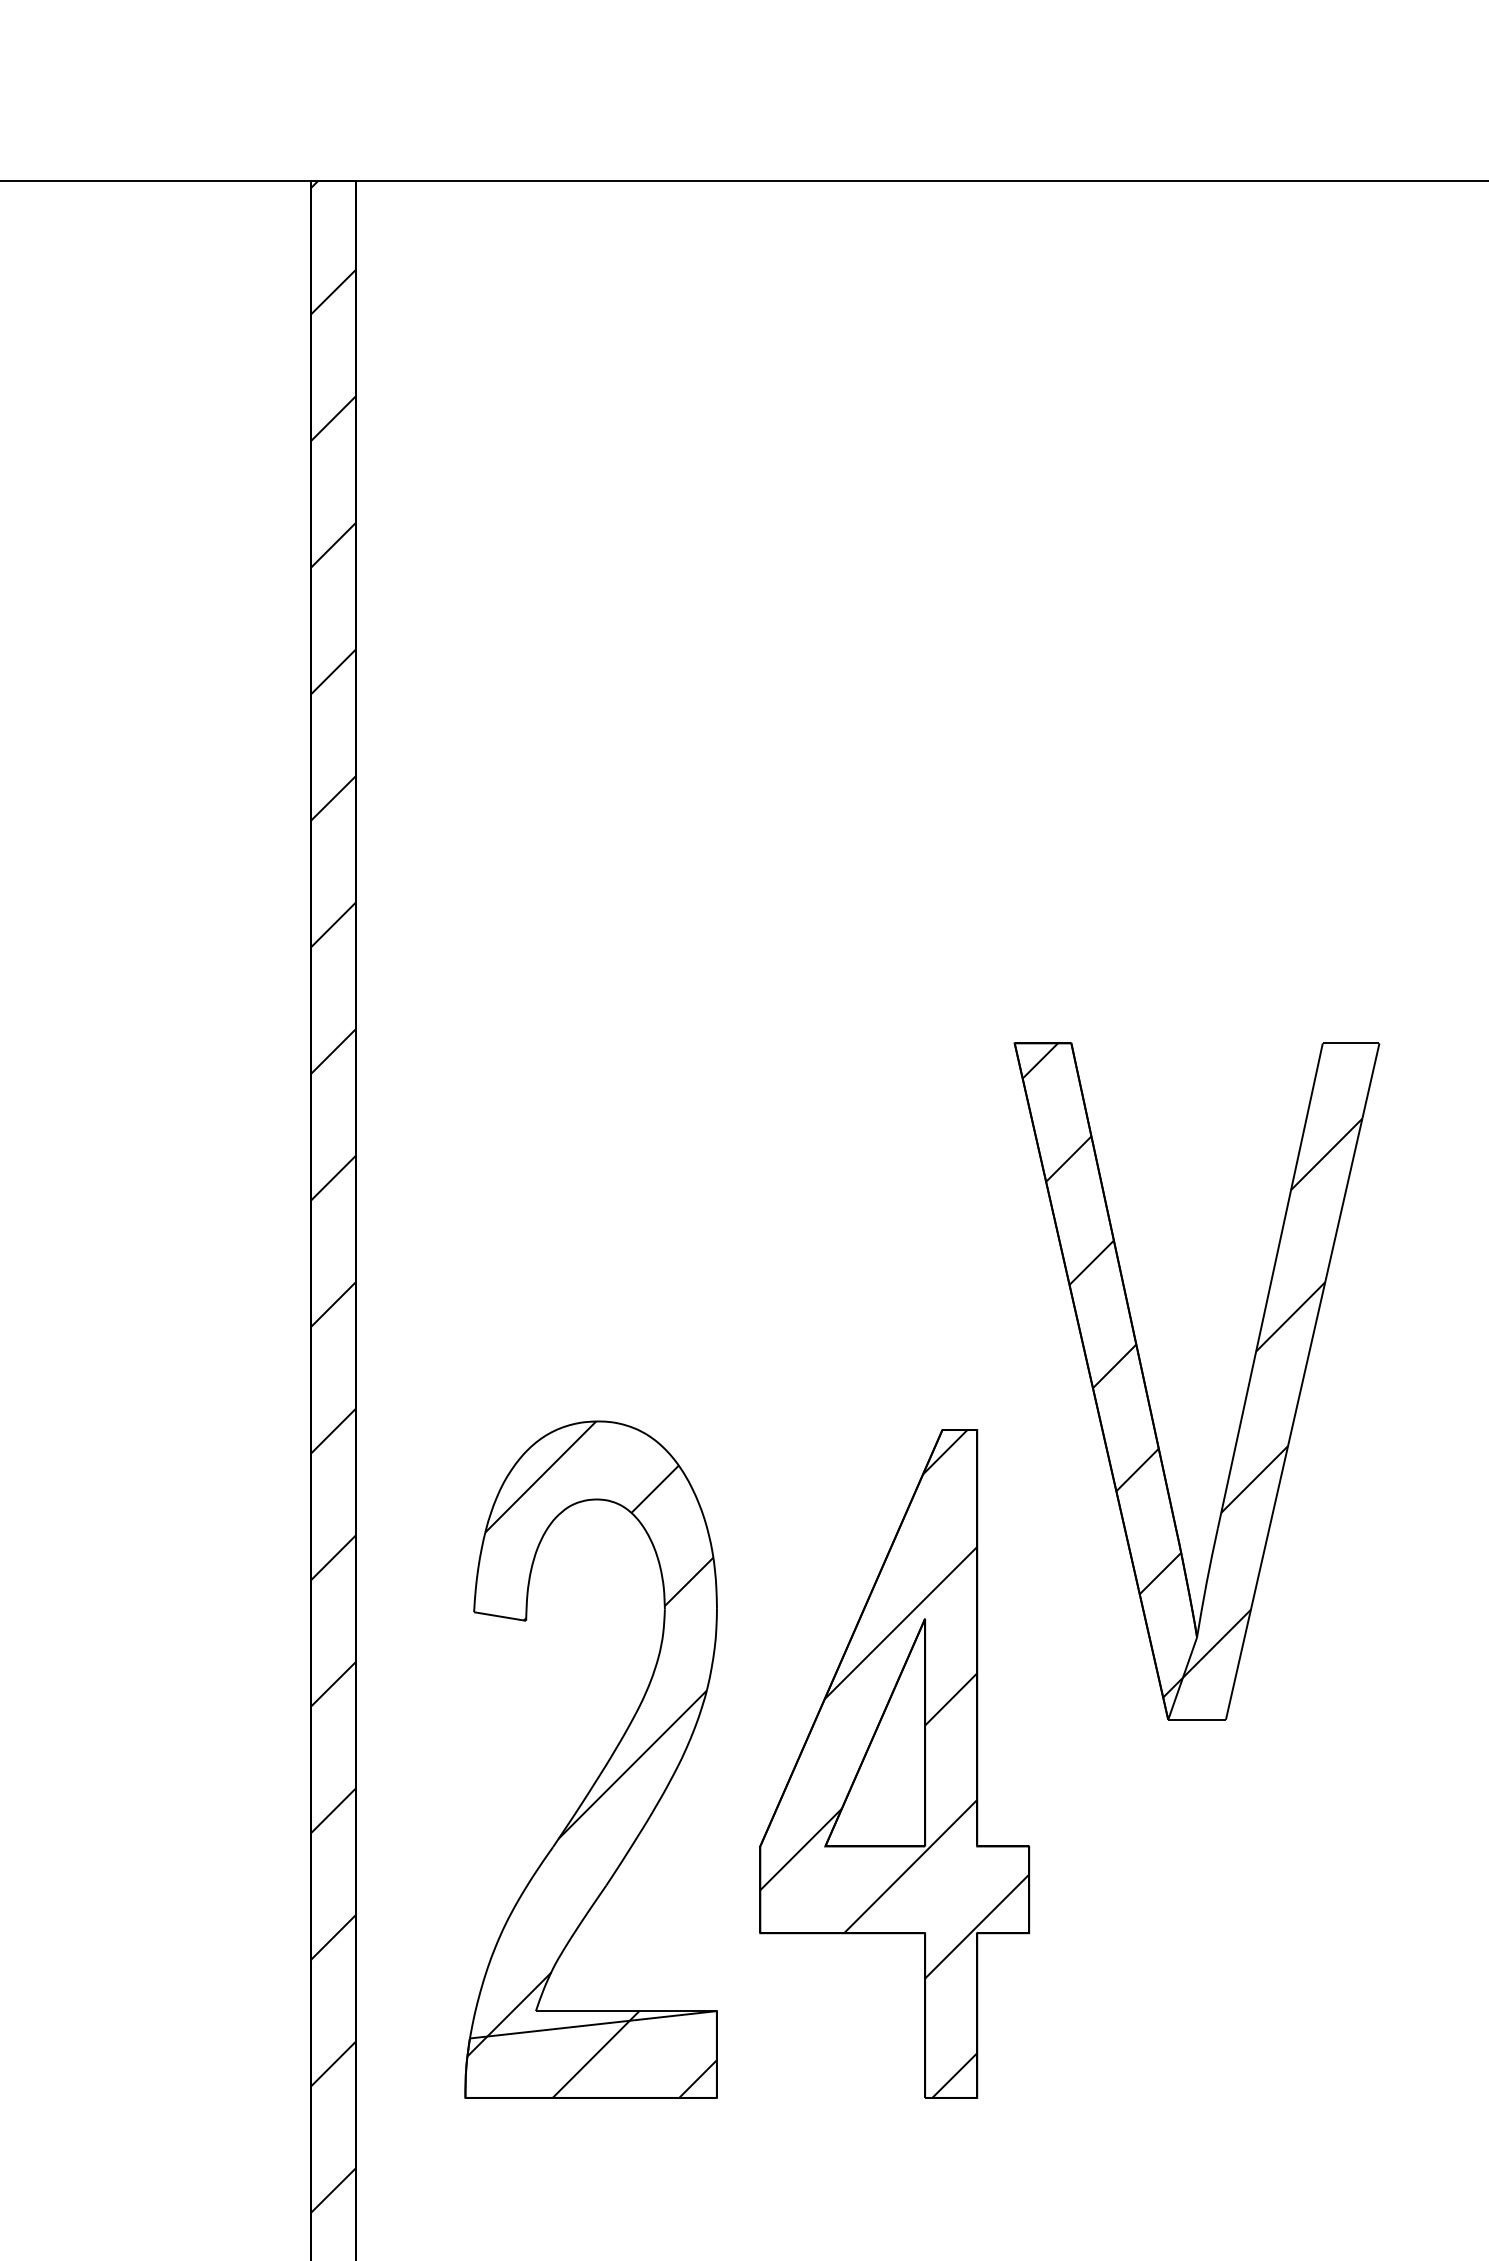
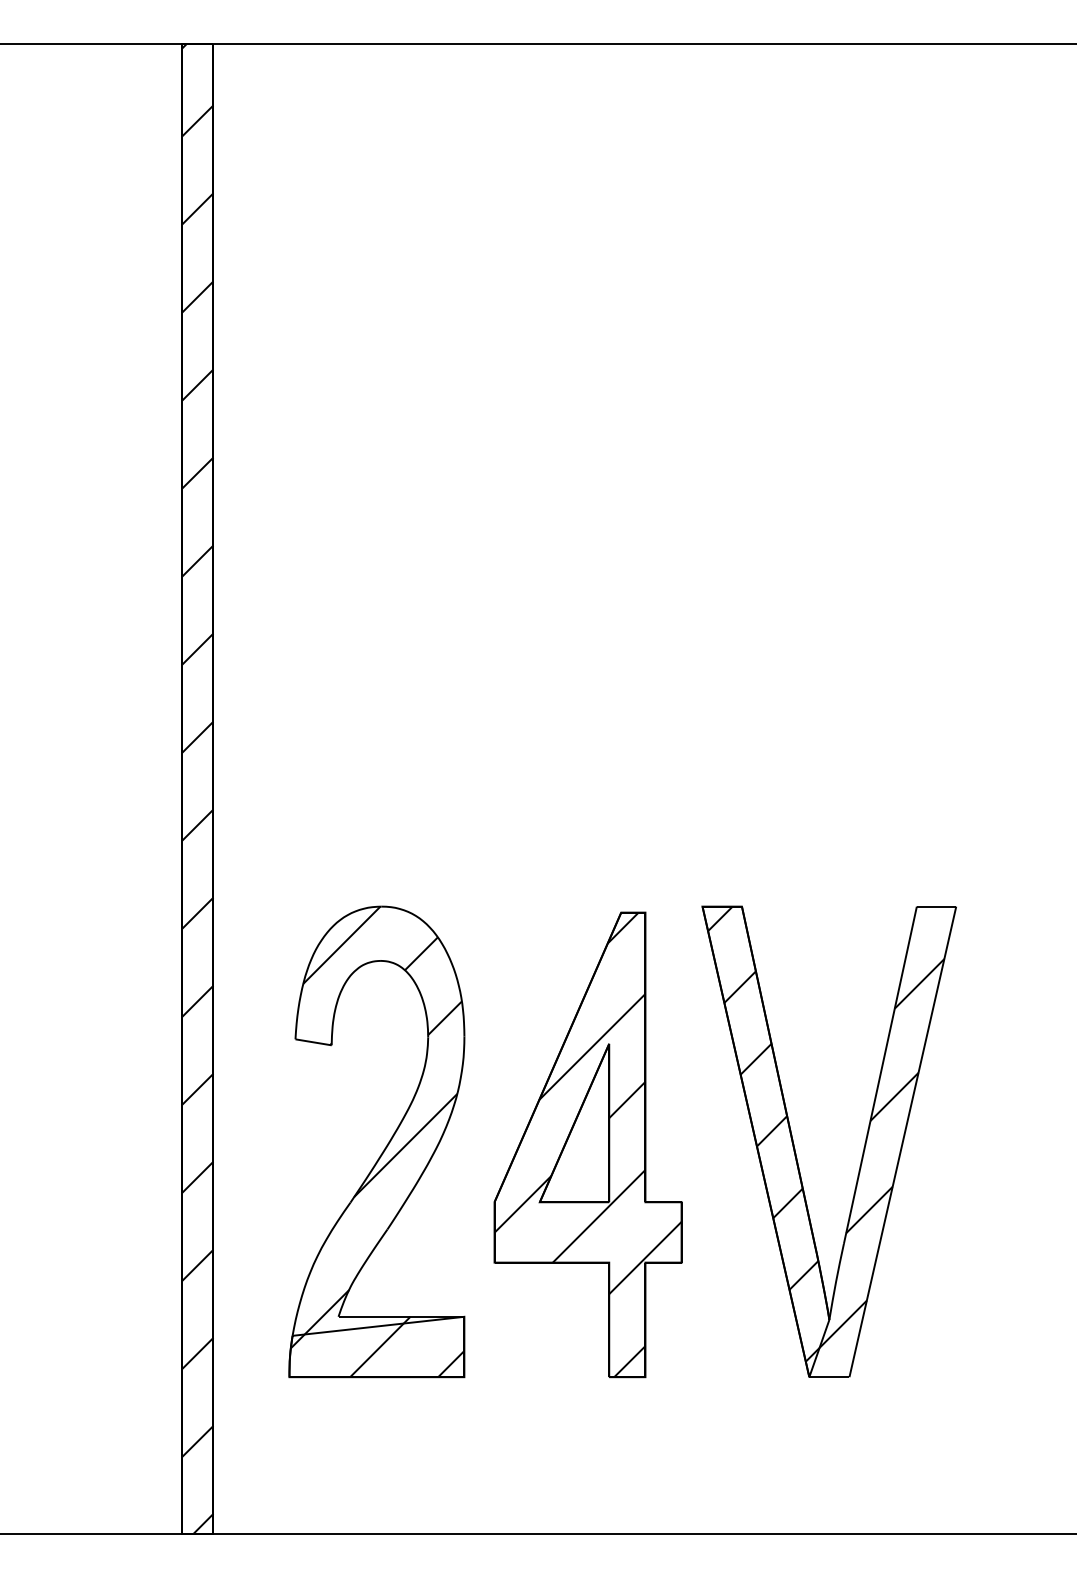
part: (1148, 1391) -> (795, 1148), moved

